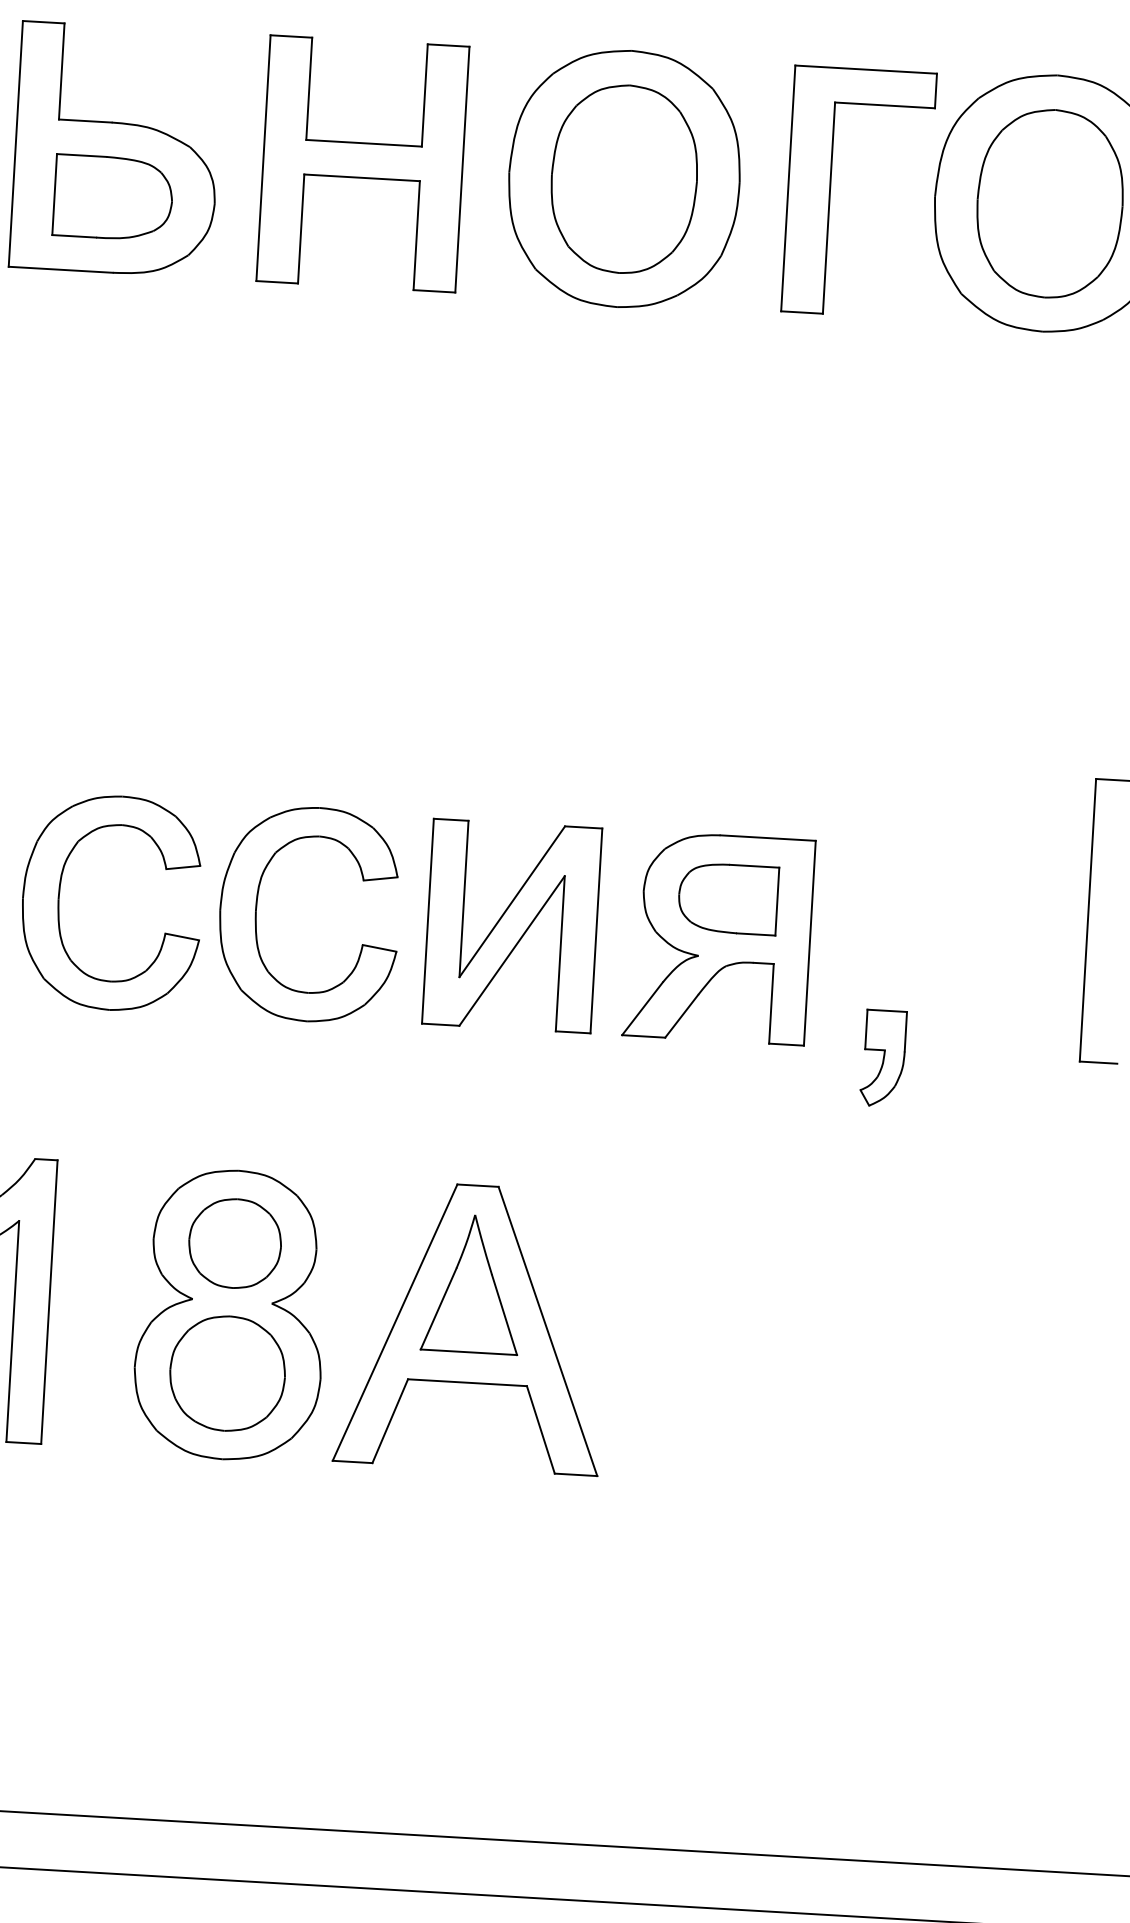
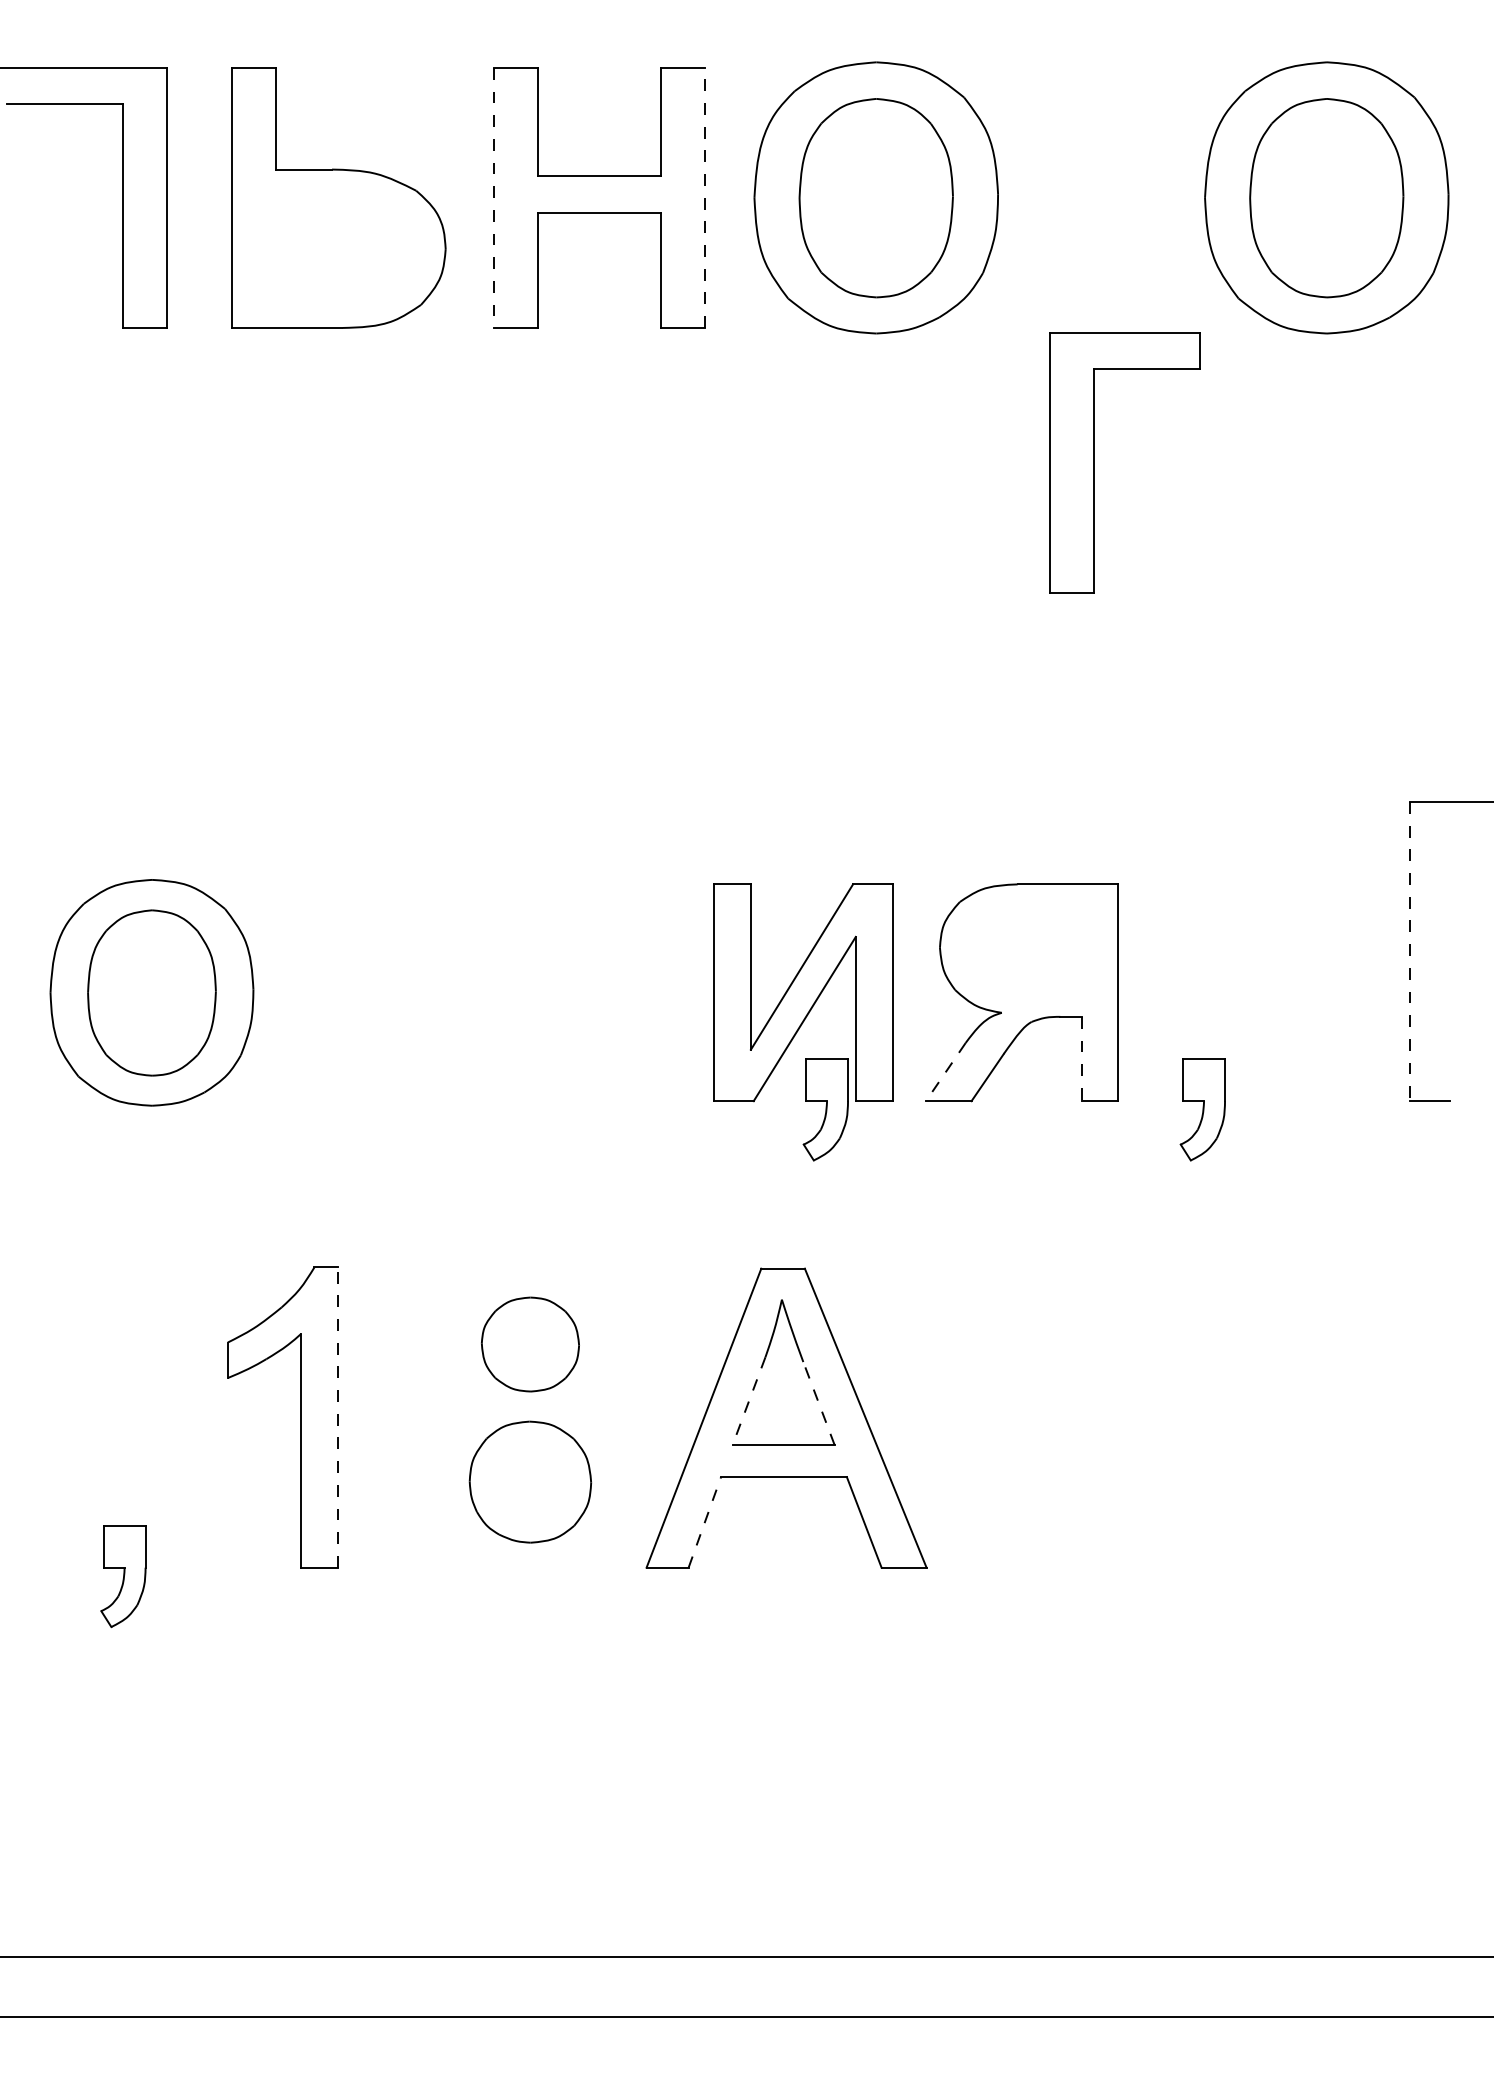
line: (263, 158) -> (494, 198), solid -> dashed
line: (462, 169) -> (704, 197), solid -> dashed
part: (830, 190) -> (1094, 462), moved
part: (113, 197) -> (338, 248), removed
part: (728, 898) -> (1029, 950), removed
part: (59, 899) -> (324, 992), removed
part: (257, 912) -> (533, 993), removed
line: (1088, 920) -> (1410, 951), solid -> dashed
line: (771, 1004) -> (1081, 1059), solid -> dashed
line: (642, 1009) -> (945, 1072), solid -> dashed
part: (526, 1037) -> (825, 1109), added
line: (49, 1302) -> (338, 1417), solid -> dashed
line: (439, 1309) -> (749, 1401), solid -> dashed
part: (231, 1314) -> (530, 1419), removed
line: (504, 1315) -> (818, 1403), solid -> dashed
line: (390, 1420) -> (705, 1521), solid -> dashed

